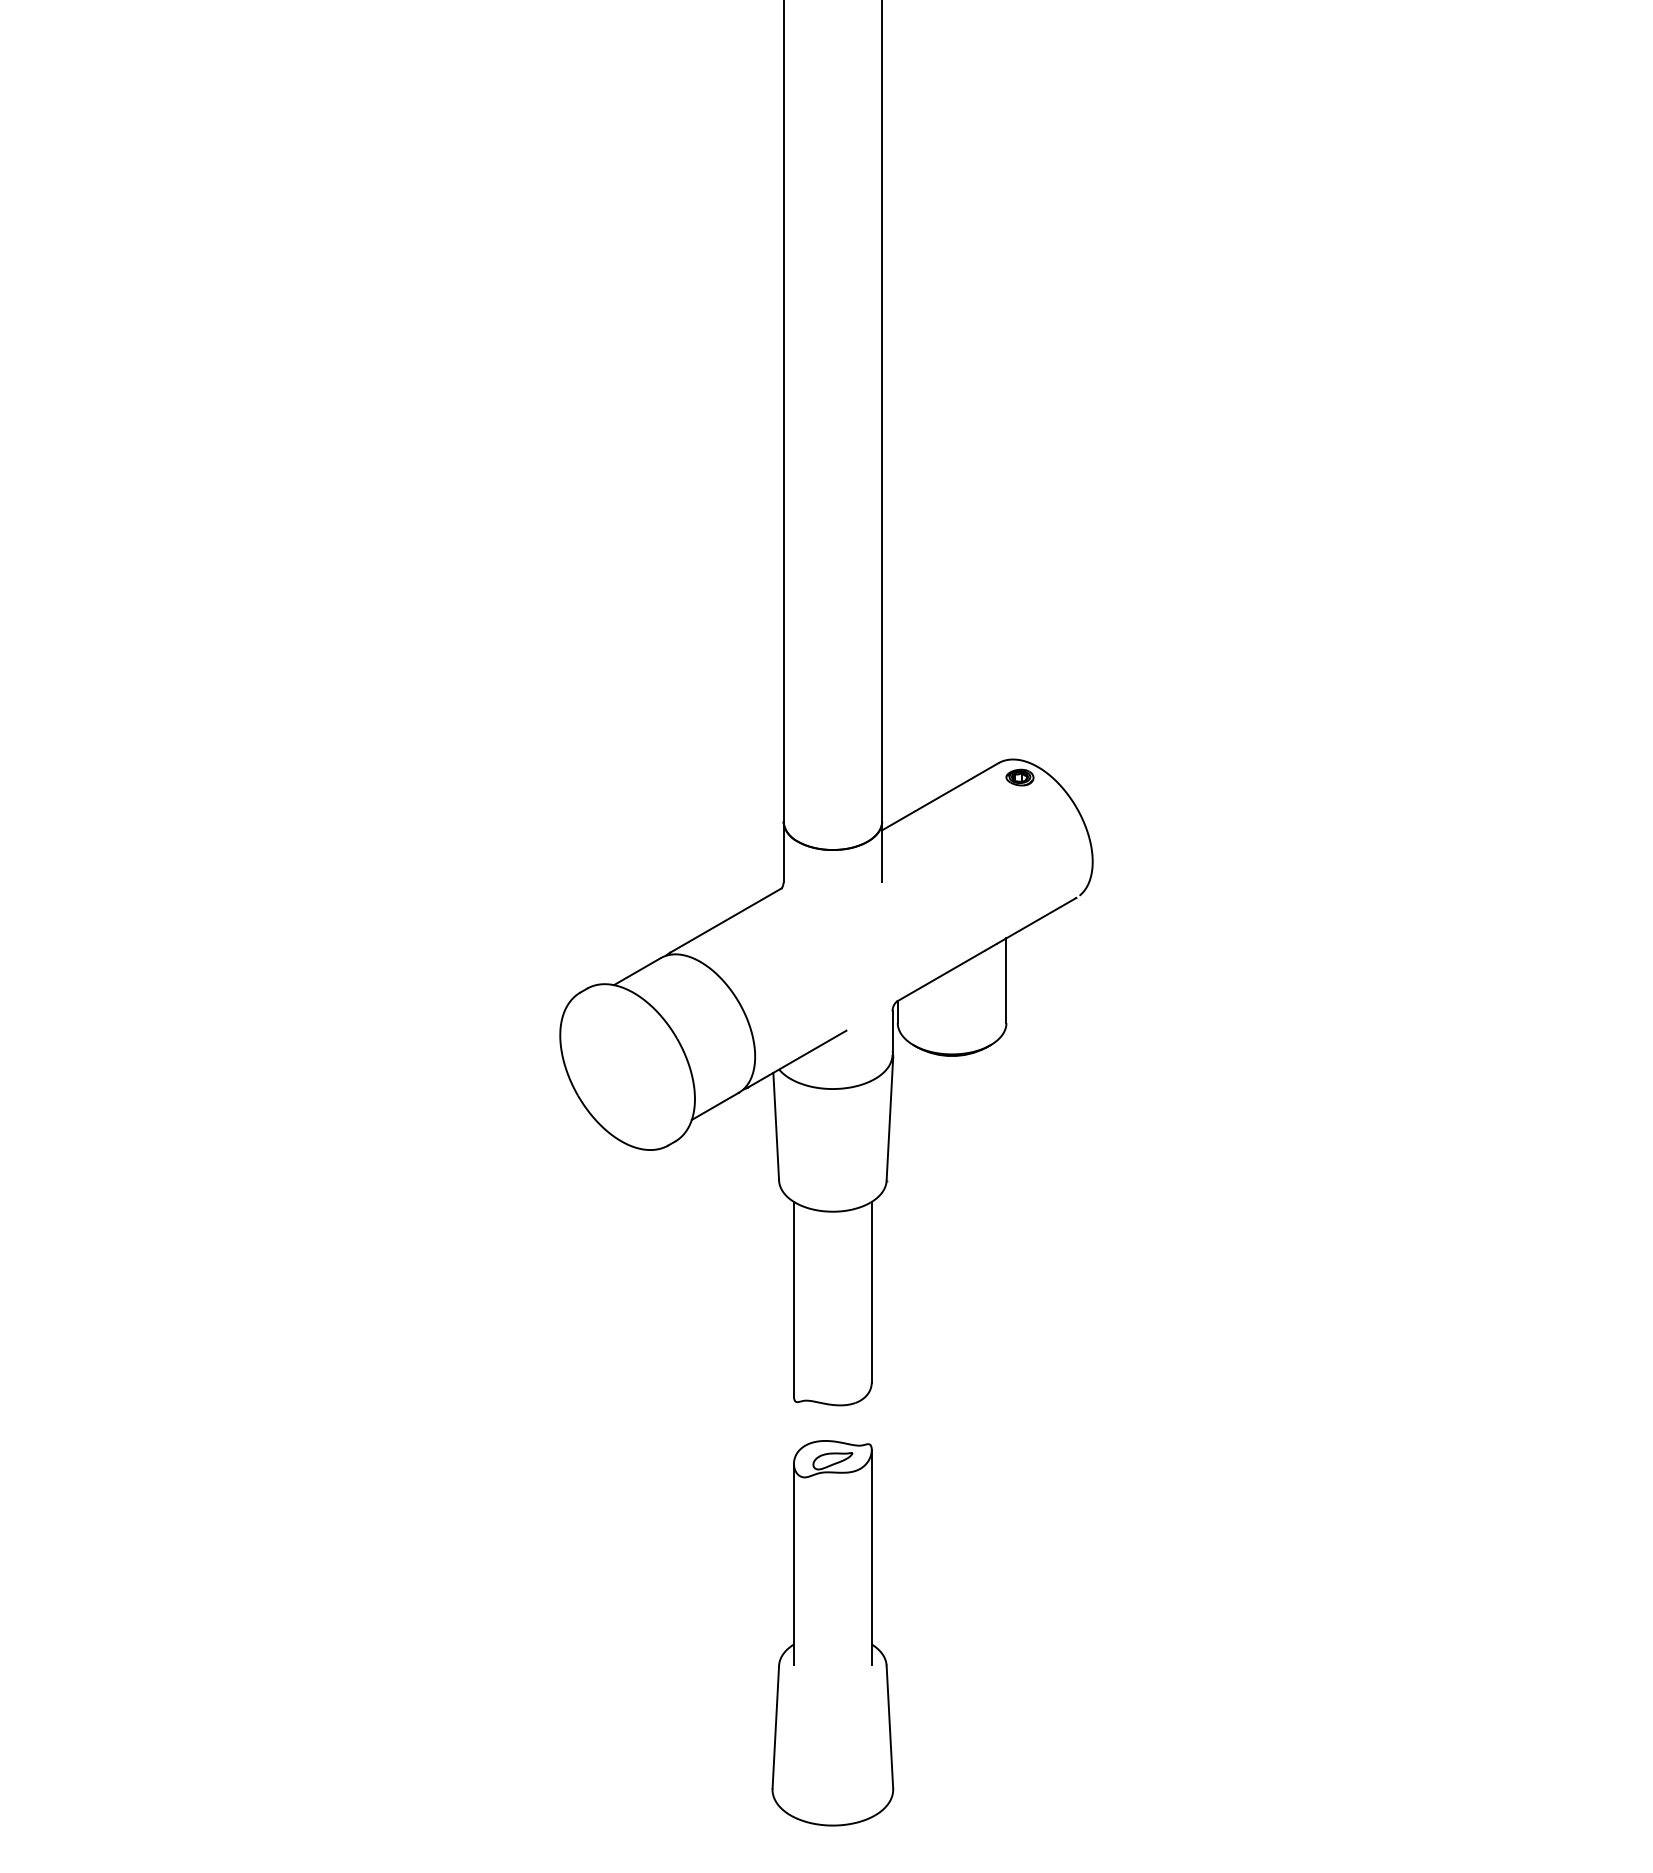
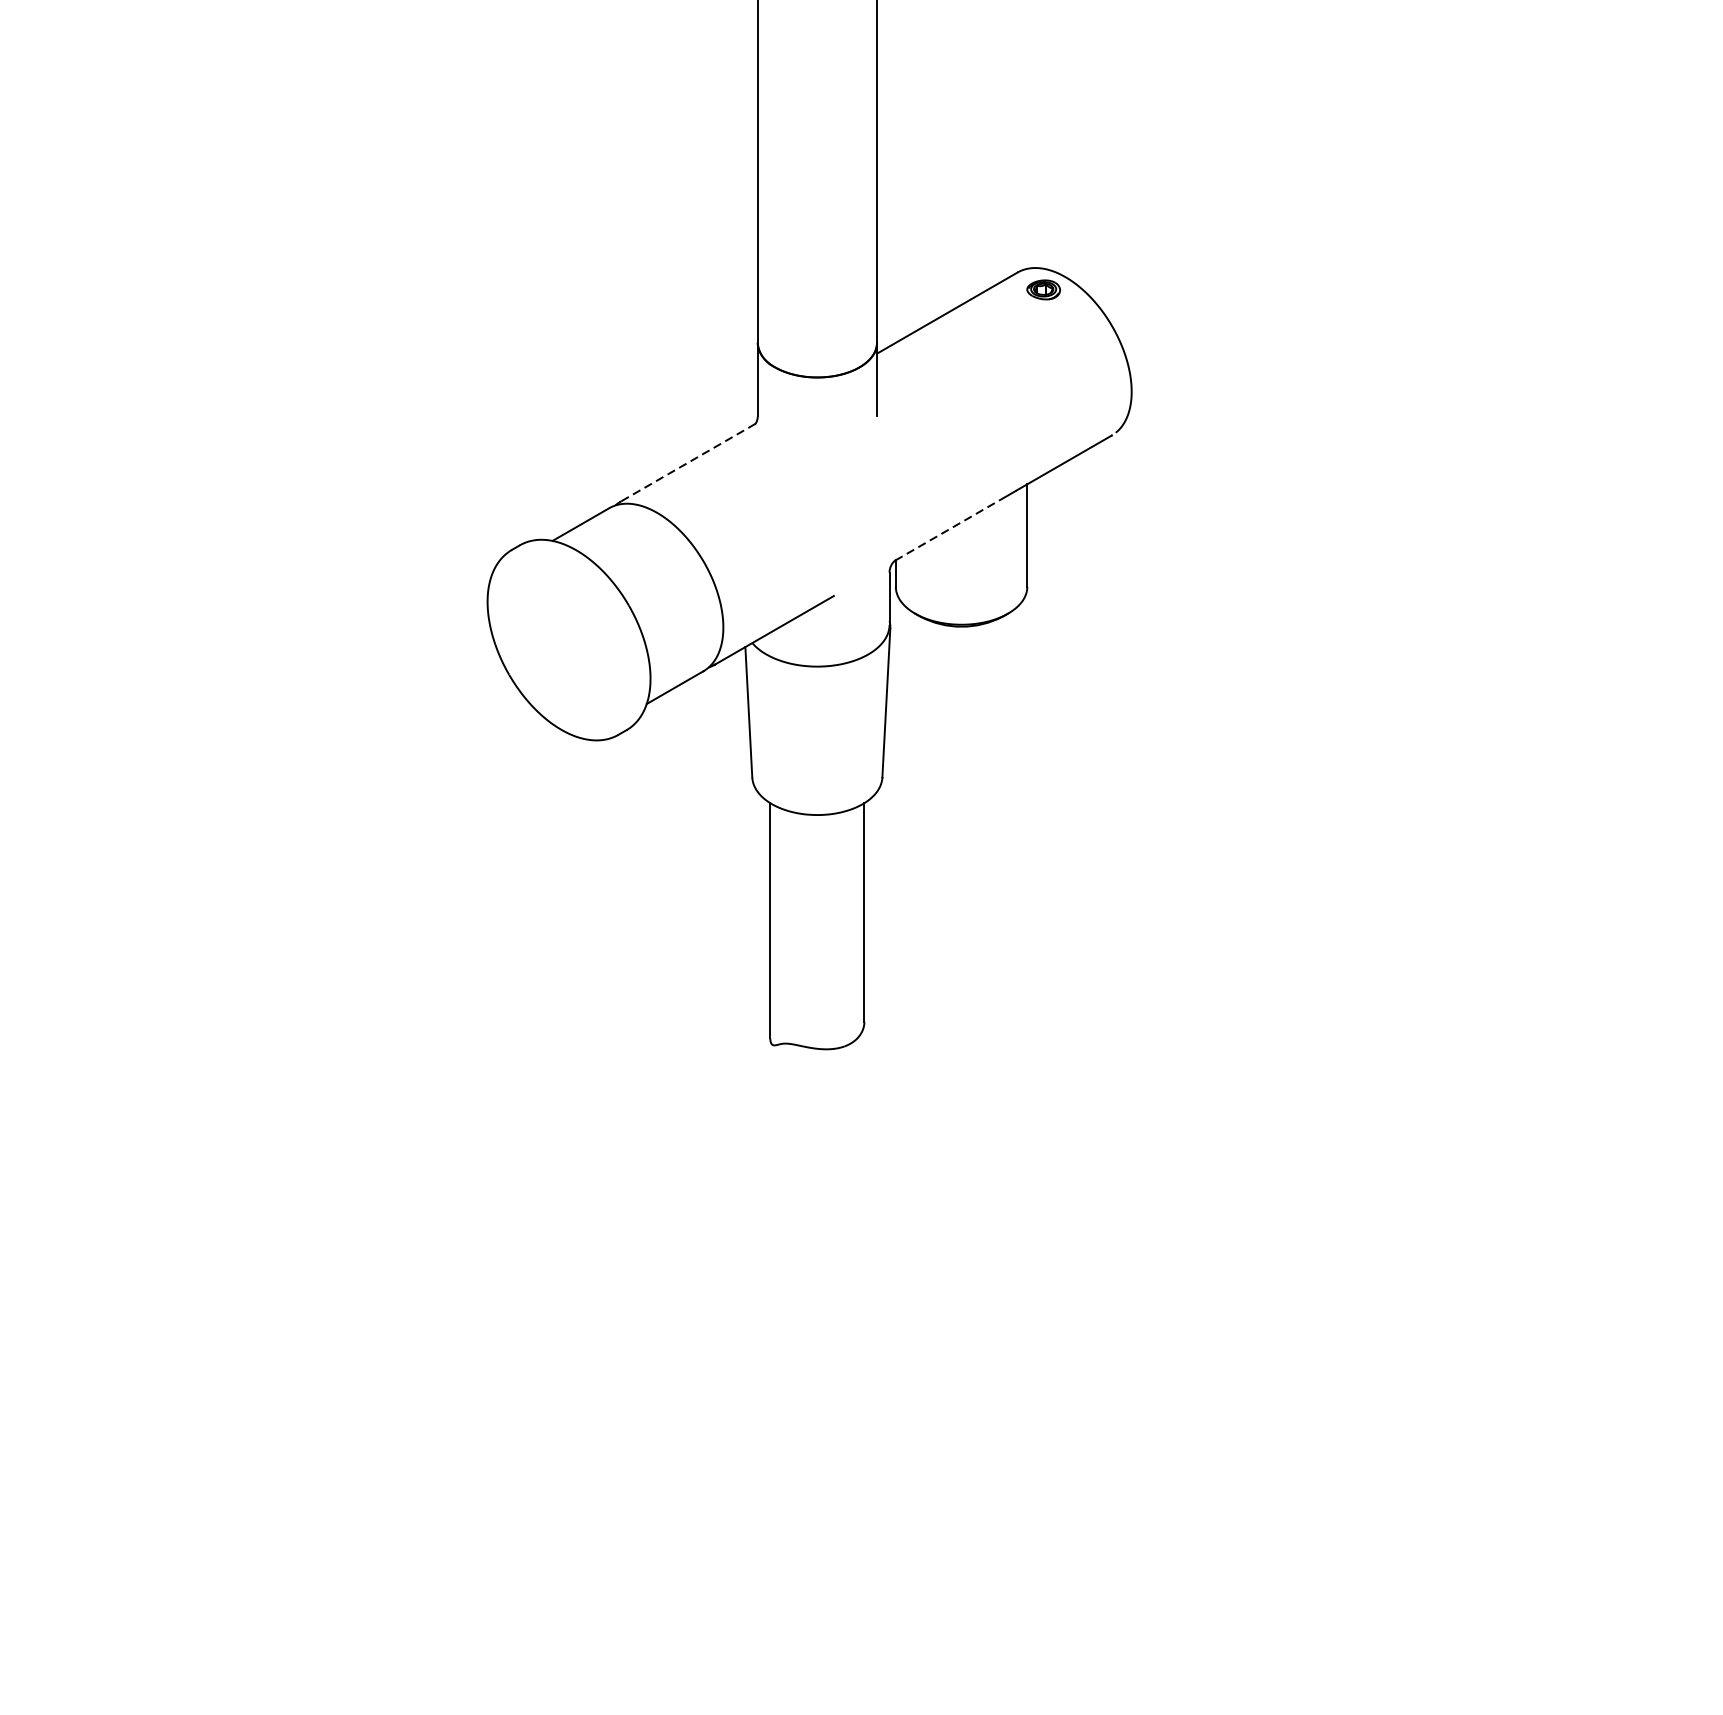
line: (725, 920) -> (687, 462), solid -> dashed
line: (941, 975) -> (948, 529), solid -> dashed
part: (832, 1633) -> (816, 1325), removed

